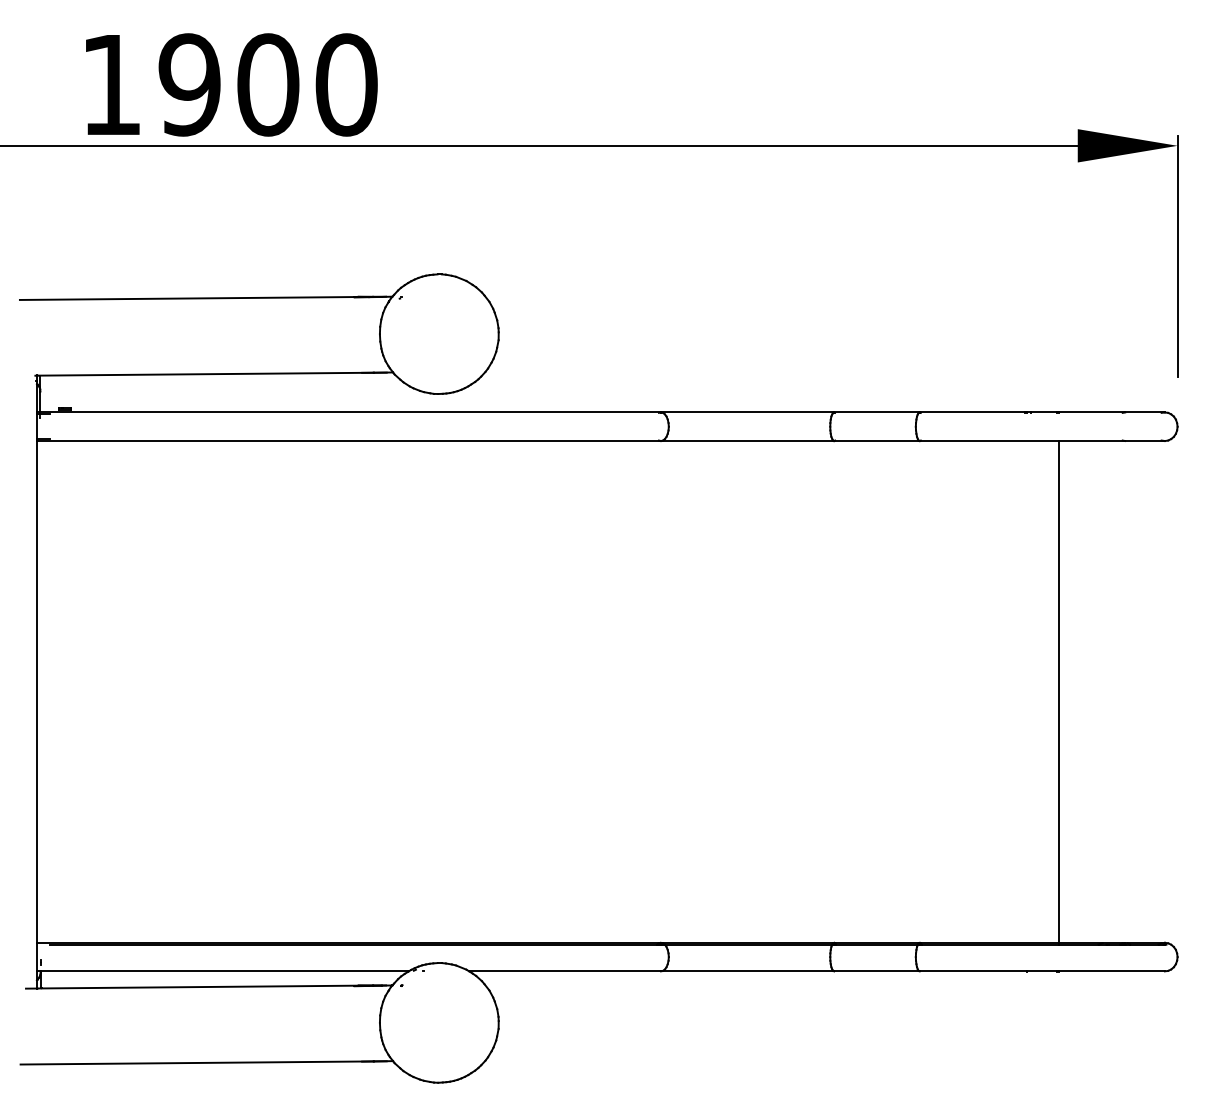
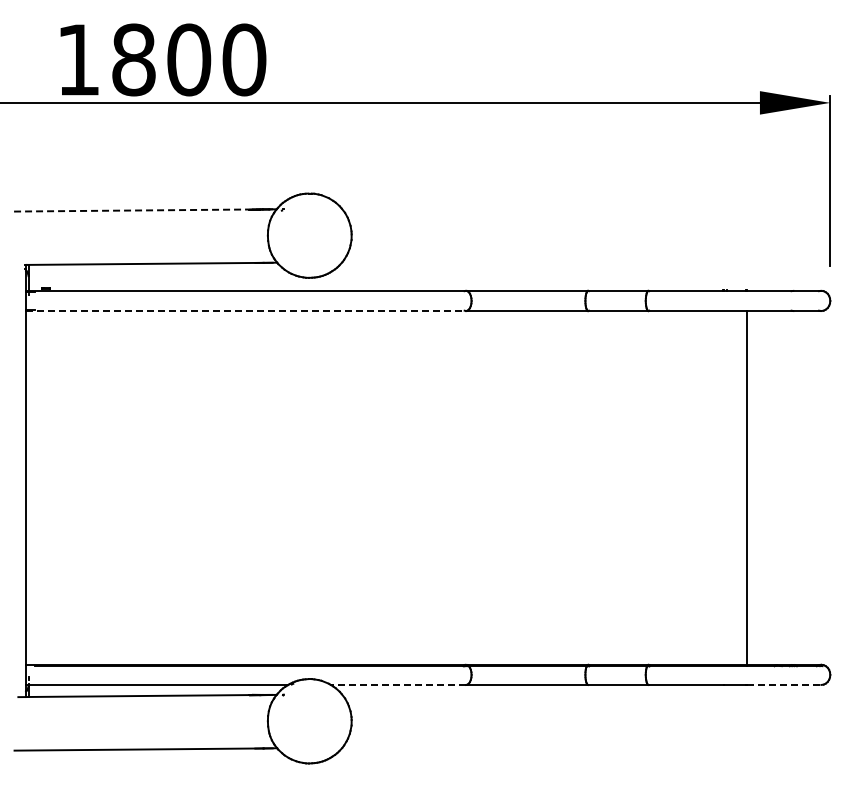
text: (189, 84) -> (133, 59), 1900 -> 1800
line: (196, 298) -> (138, 210), solid -> dashed
line: (349, 441) -> (246, 311), solid -> dashed
line: (565, 970) -> (398, 684), solid -> dashed
line: (1112, 970) -> (784, 684), solid -> dashed

